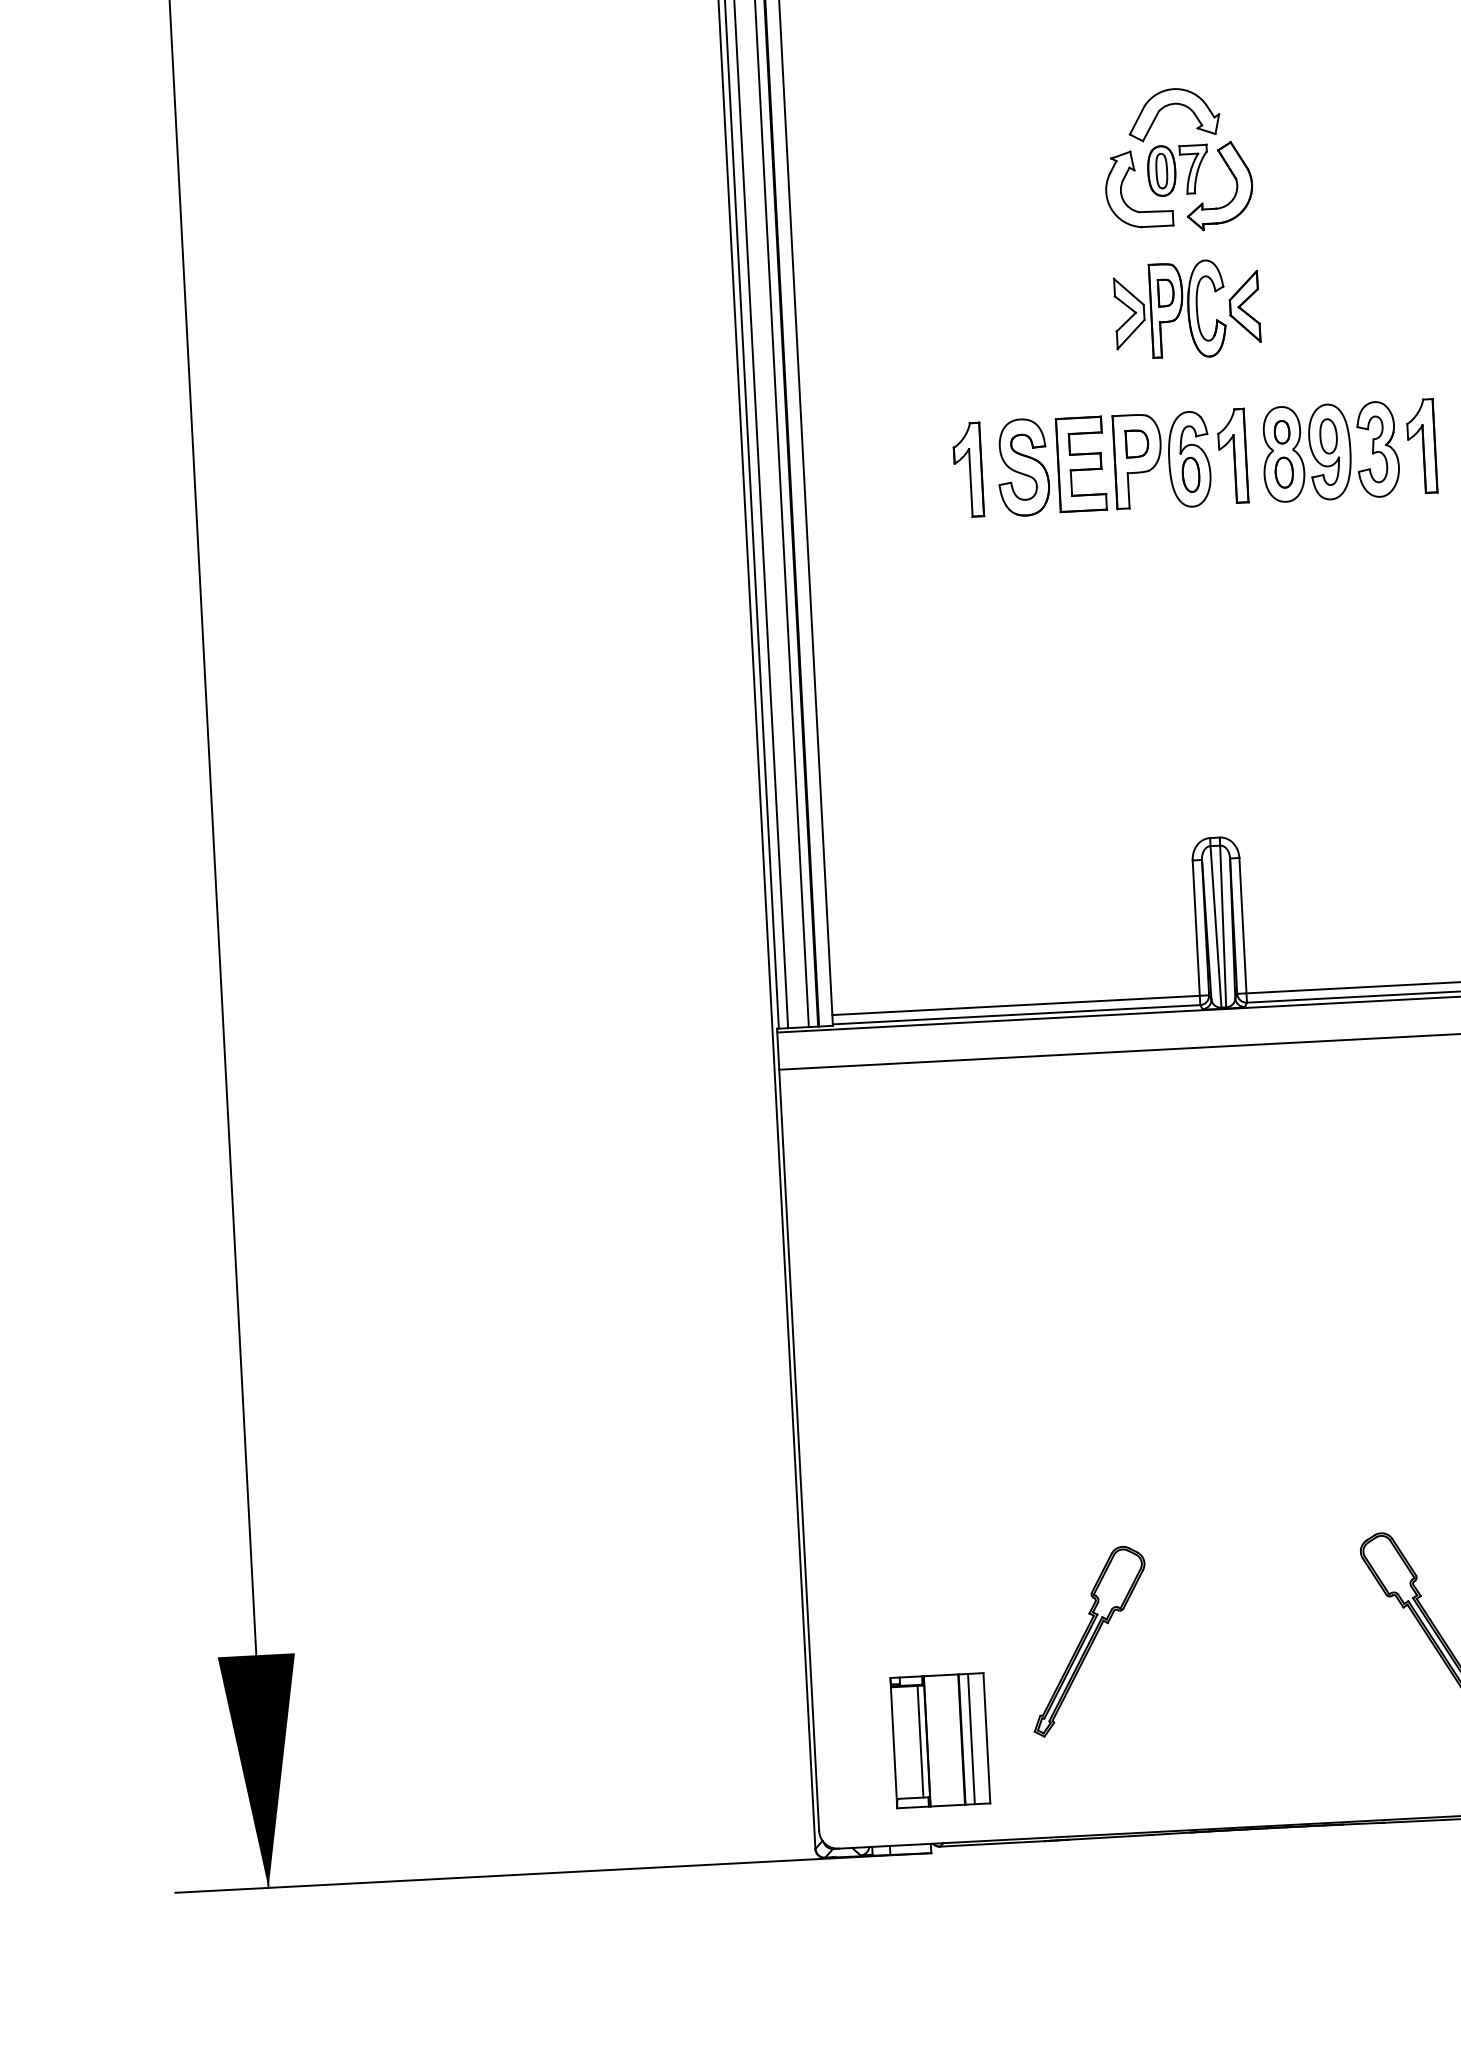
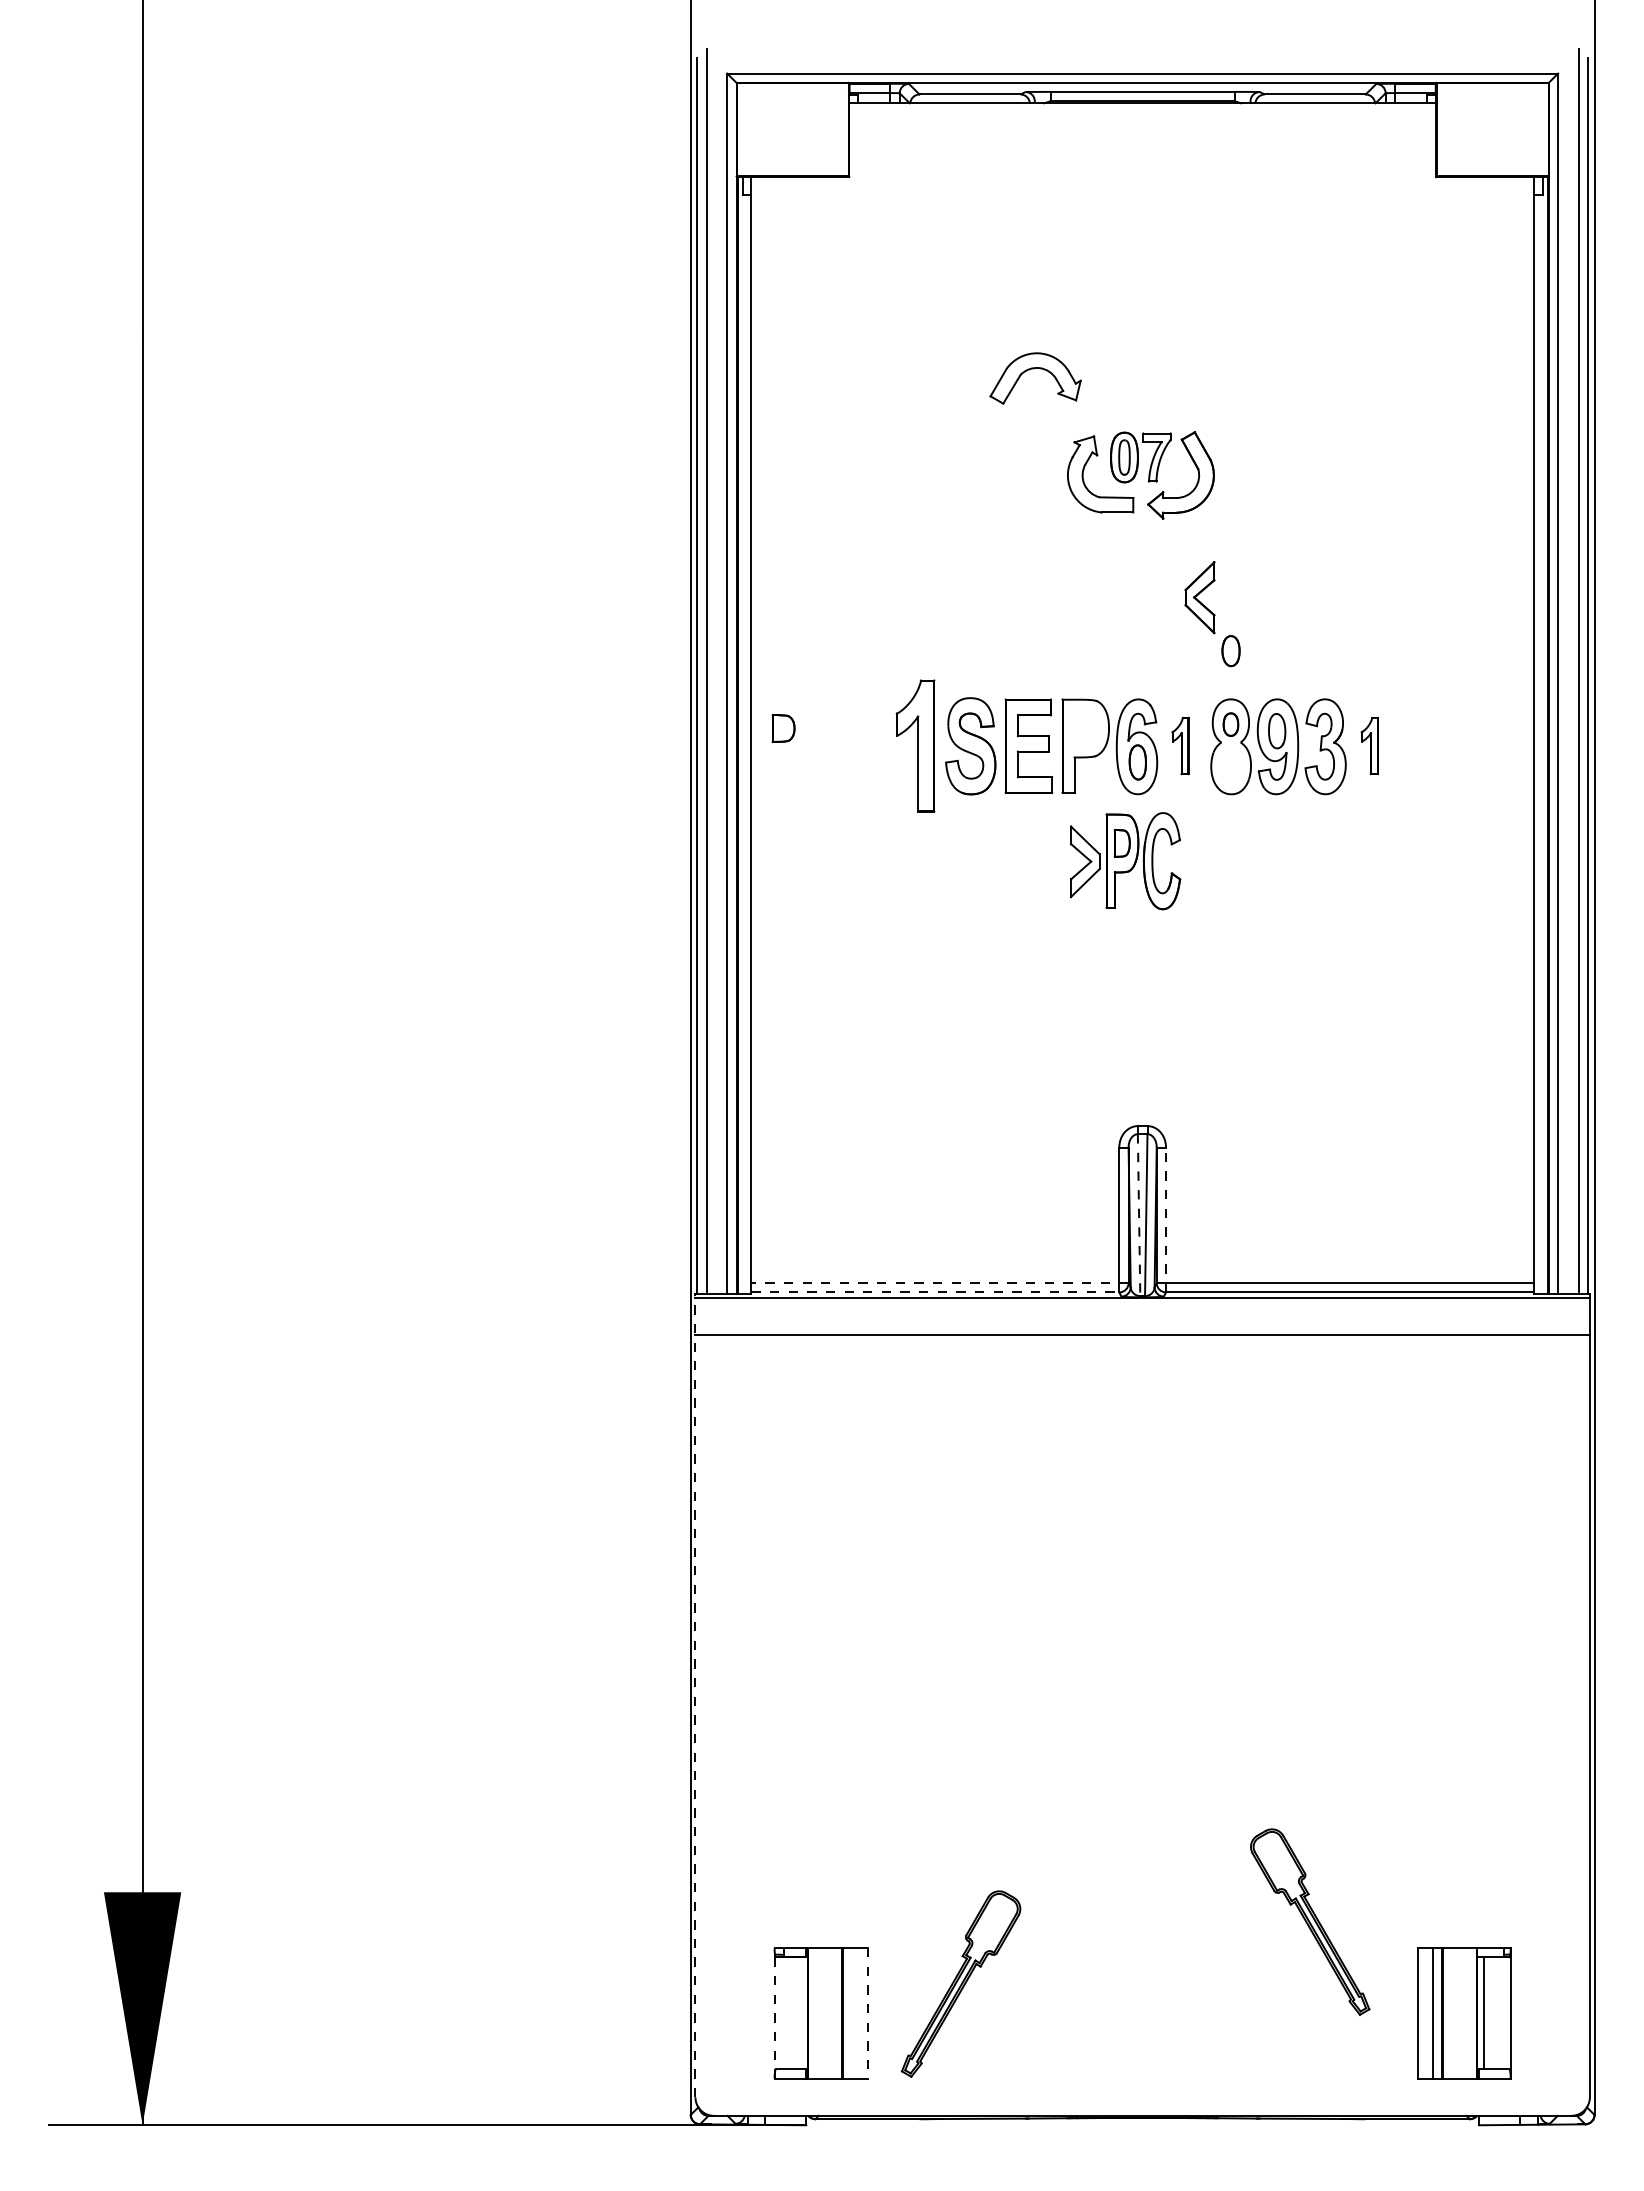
part: (1172, 105) -> (1034, 369), moved
part: (1170, 310) -> (1125, 861), moved
part: (1137, 443) -> (783, 728), moved
part: (1421, 445) -> (1369, 745), size x0.6
part: (1232, 455) -> (1180, 745), size x0.6
part: (968, 469) -> (915, 745), size x1.4
part: (1283, 473) -> (1230, 651), moved
line: (1216, 927) -> (1139, 1215), solid -> dashed
line: (1243, 929) -> (1166, 1219), solid -> dashed
line: (1020, 1005) -> (939, 1283), solid -> dashed
line: (1016, 1014) -> (935, 1292), solid -> dashed
line: (798, 1429) -> (695, 1695), solid -> dashed
part: (1088, 1640) -> (960, 1983), moved
line: (986, 1738) -> (867, 2013), solid -> dashed
line: (971, 1739) -> (852, 2013), removed
line: (920, 1741) -> (801, 2013), removed
line: (893, 1742) -> (774, 2012), solid -> dashed

